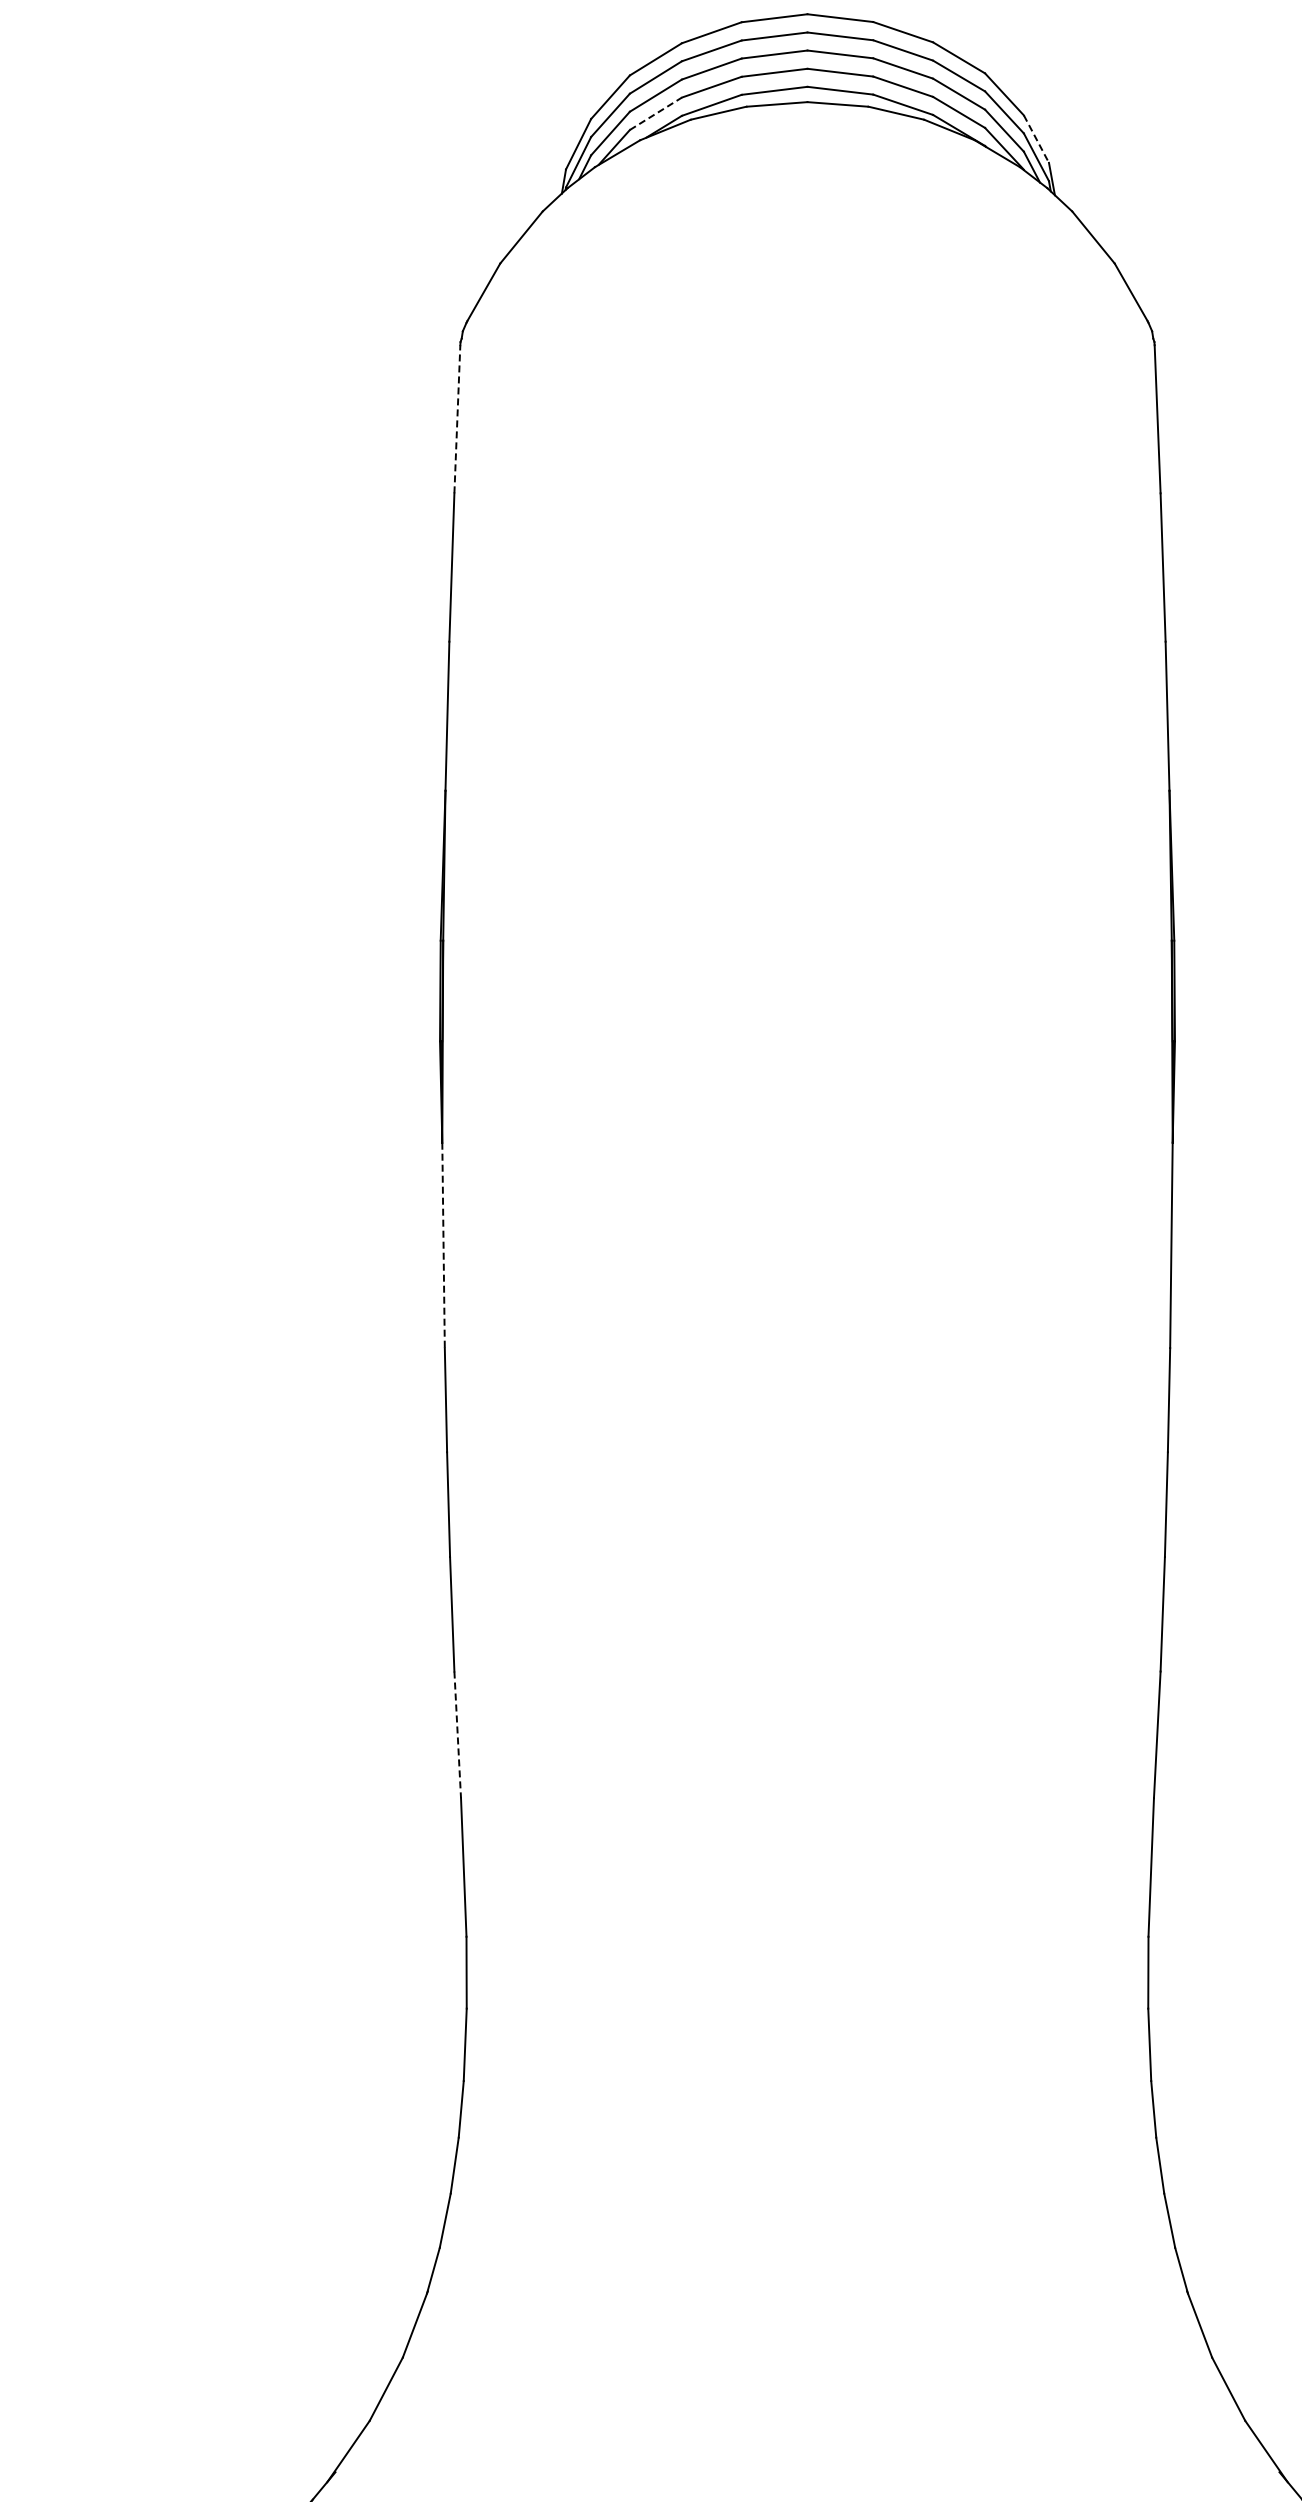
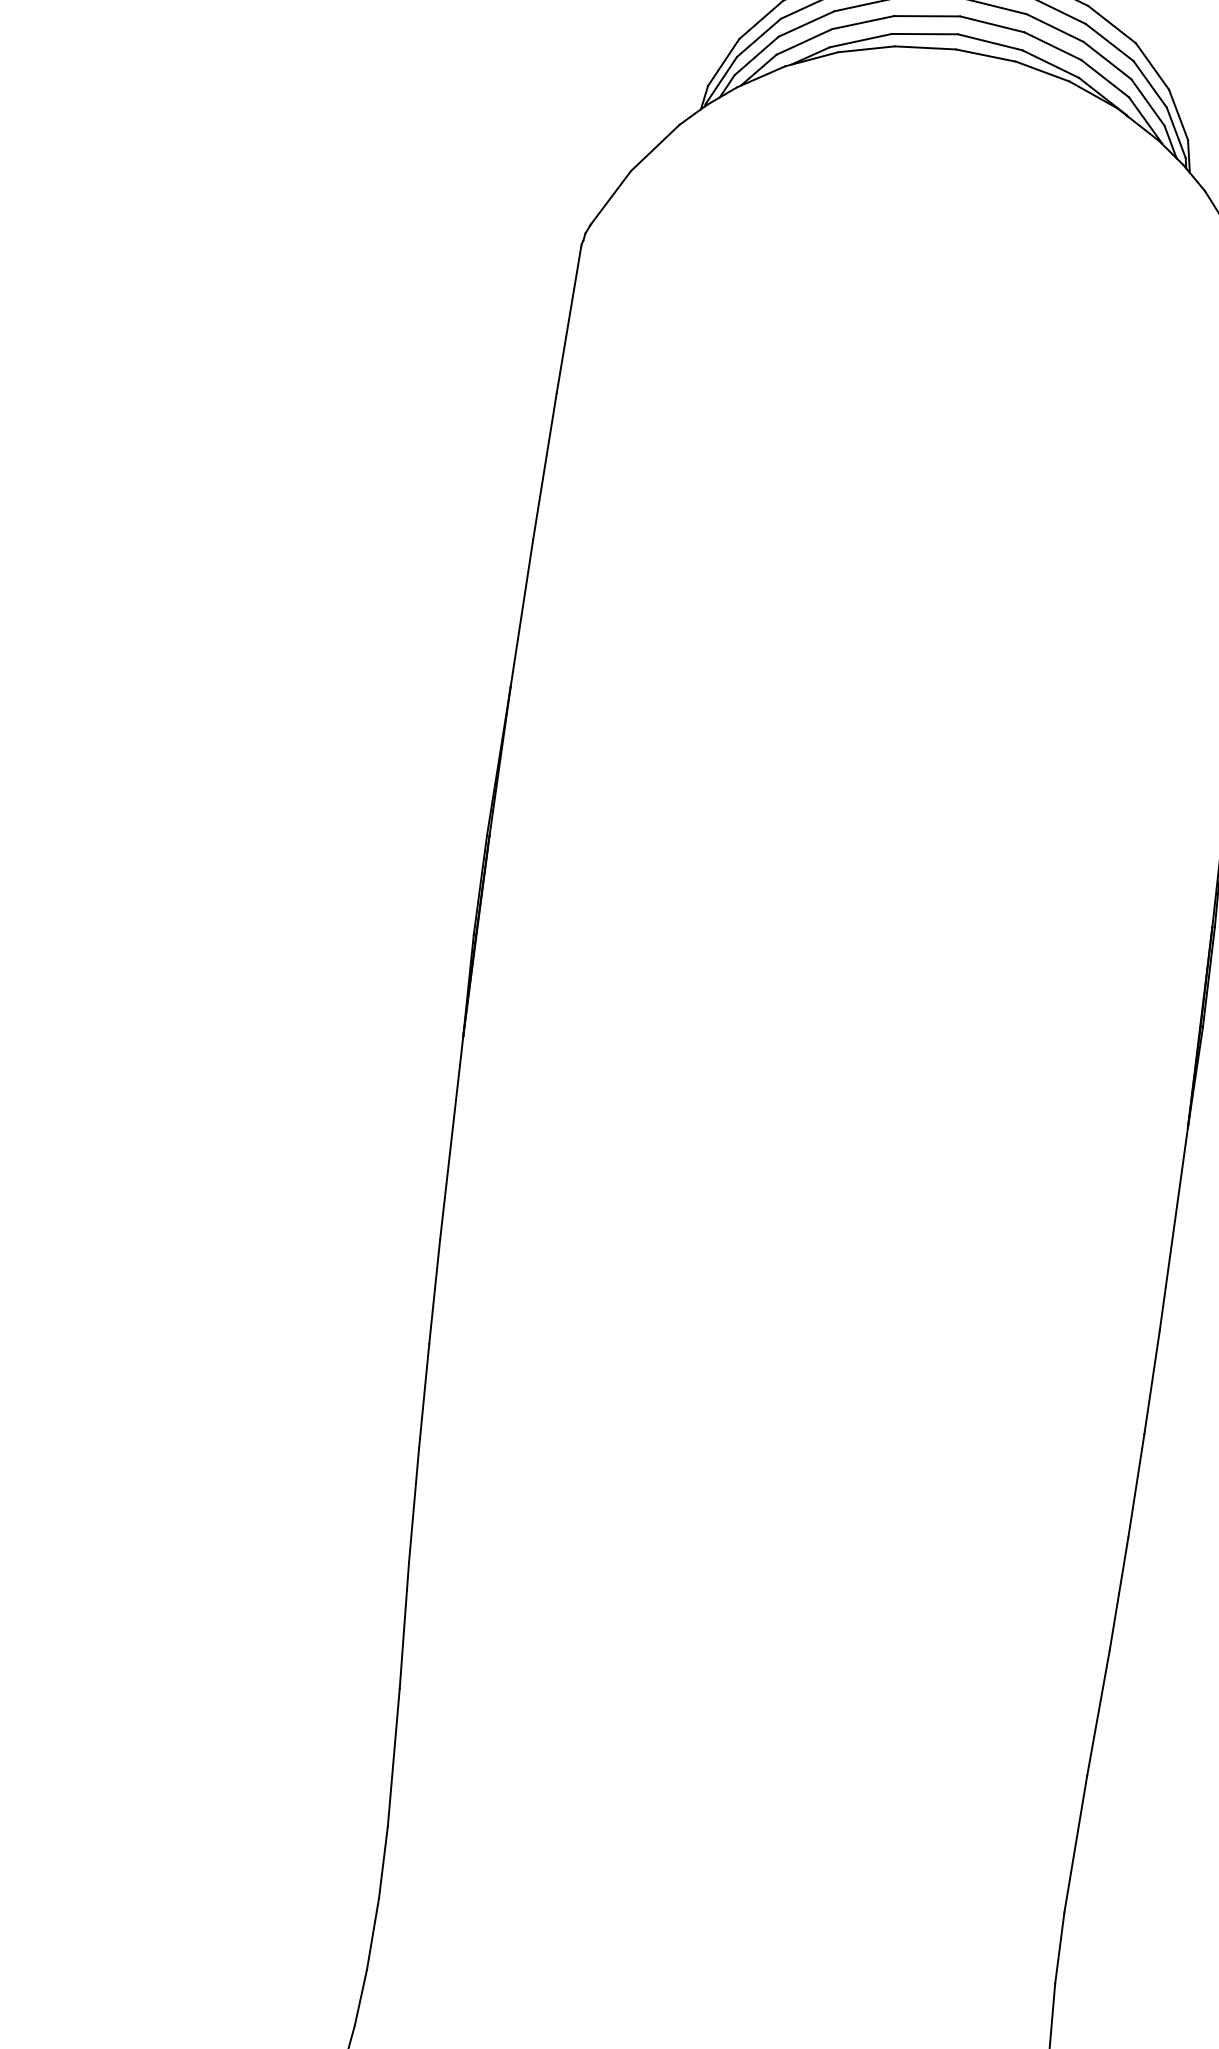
line: (655, 113) -> (803, 41), dashed -> solid
line: (1036, 139) -> (1178, 115), dashed -> solid
line: (457, 418) -> (569, 319), dashed -> solid
line: (443, 1245) -> (451, 1138), dashed -> solid
line: (457, 1735) -> (404, 1626), dashed -> solid

